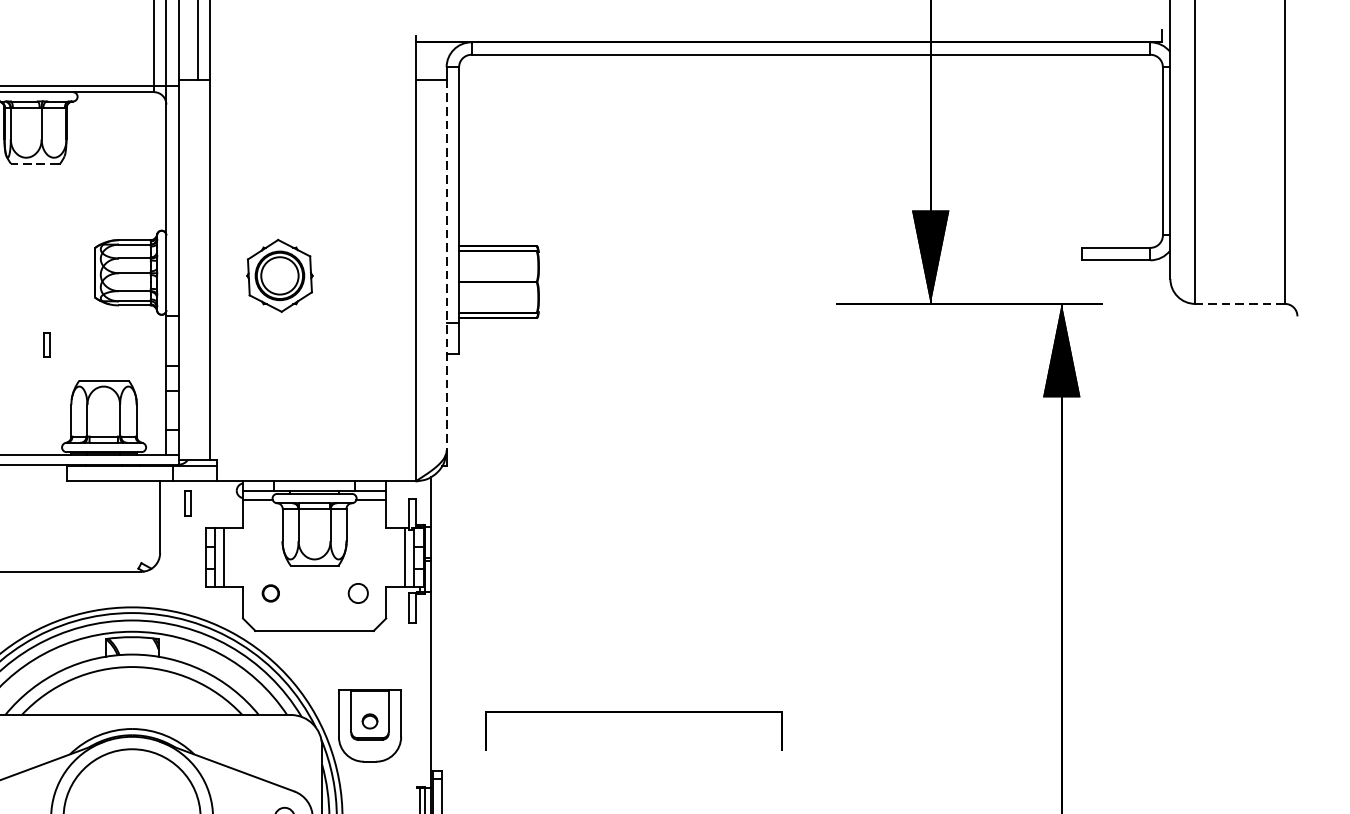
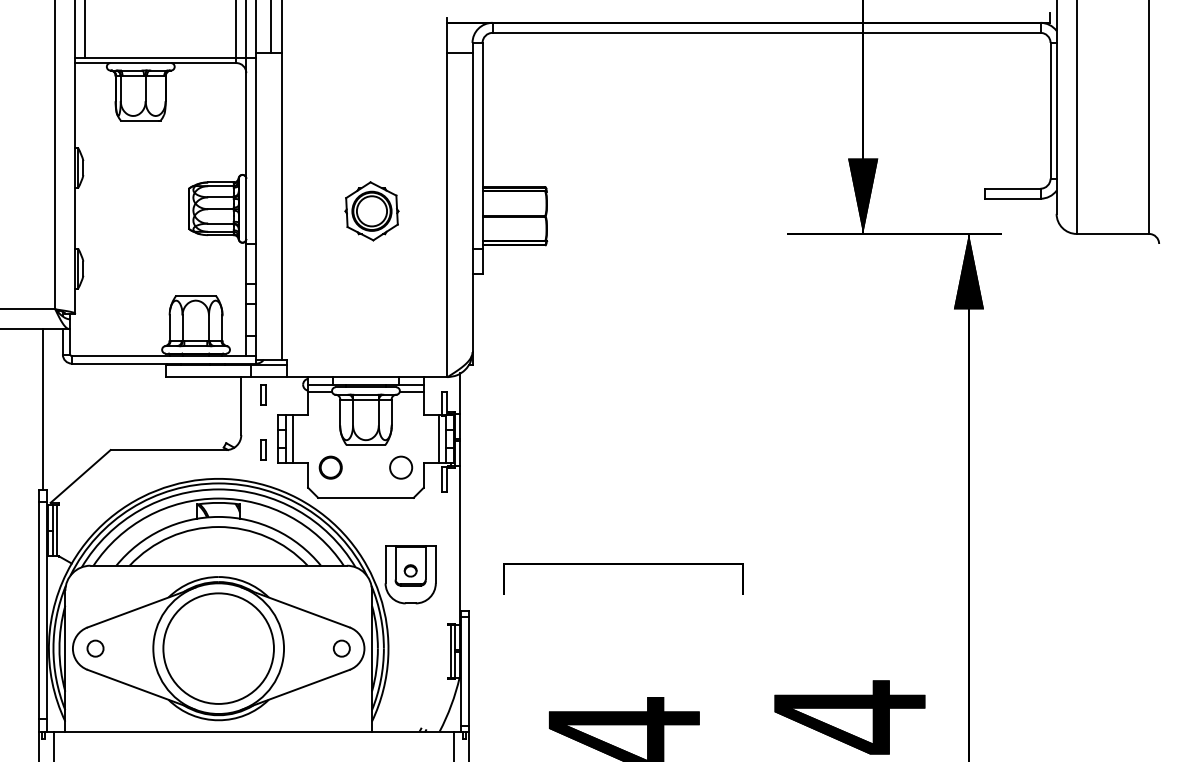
line: (34, 163) -> (139, 120), dashed -> solid
line: (446, 264) -> (472, 202), dashed -> solid
part: (279, 276) -> (371, 211), moved
line: (1239, 303) -> (1112, 233), dashed -> solid
part: (46, 344) -> (263, 449), moved
circle: (270, 593) -> (330, 467), size x1.67
circle: (358, 593) -> (401, 467), size x1.43

